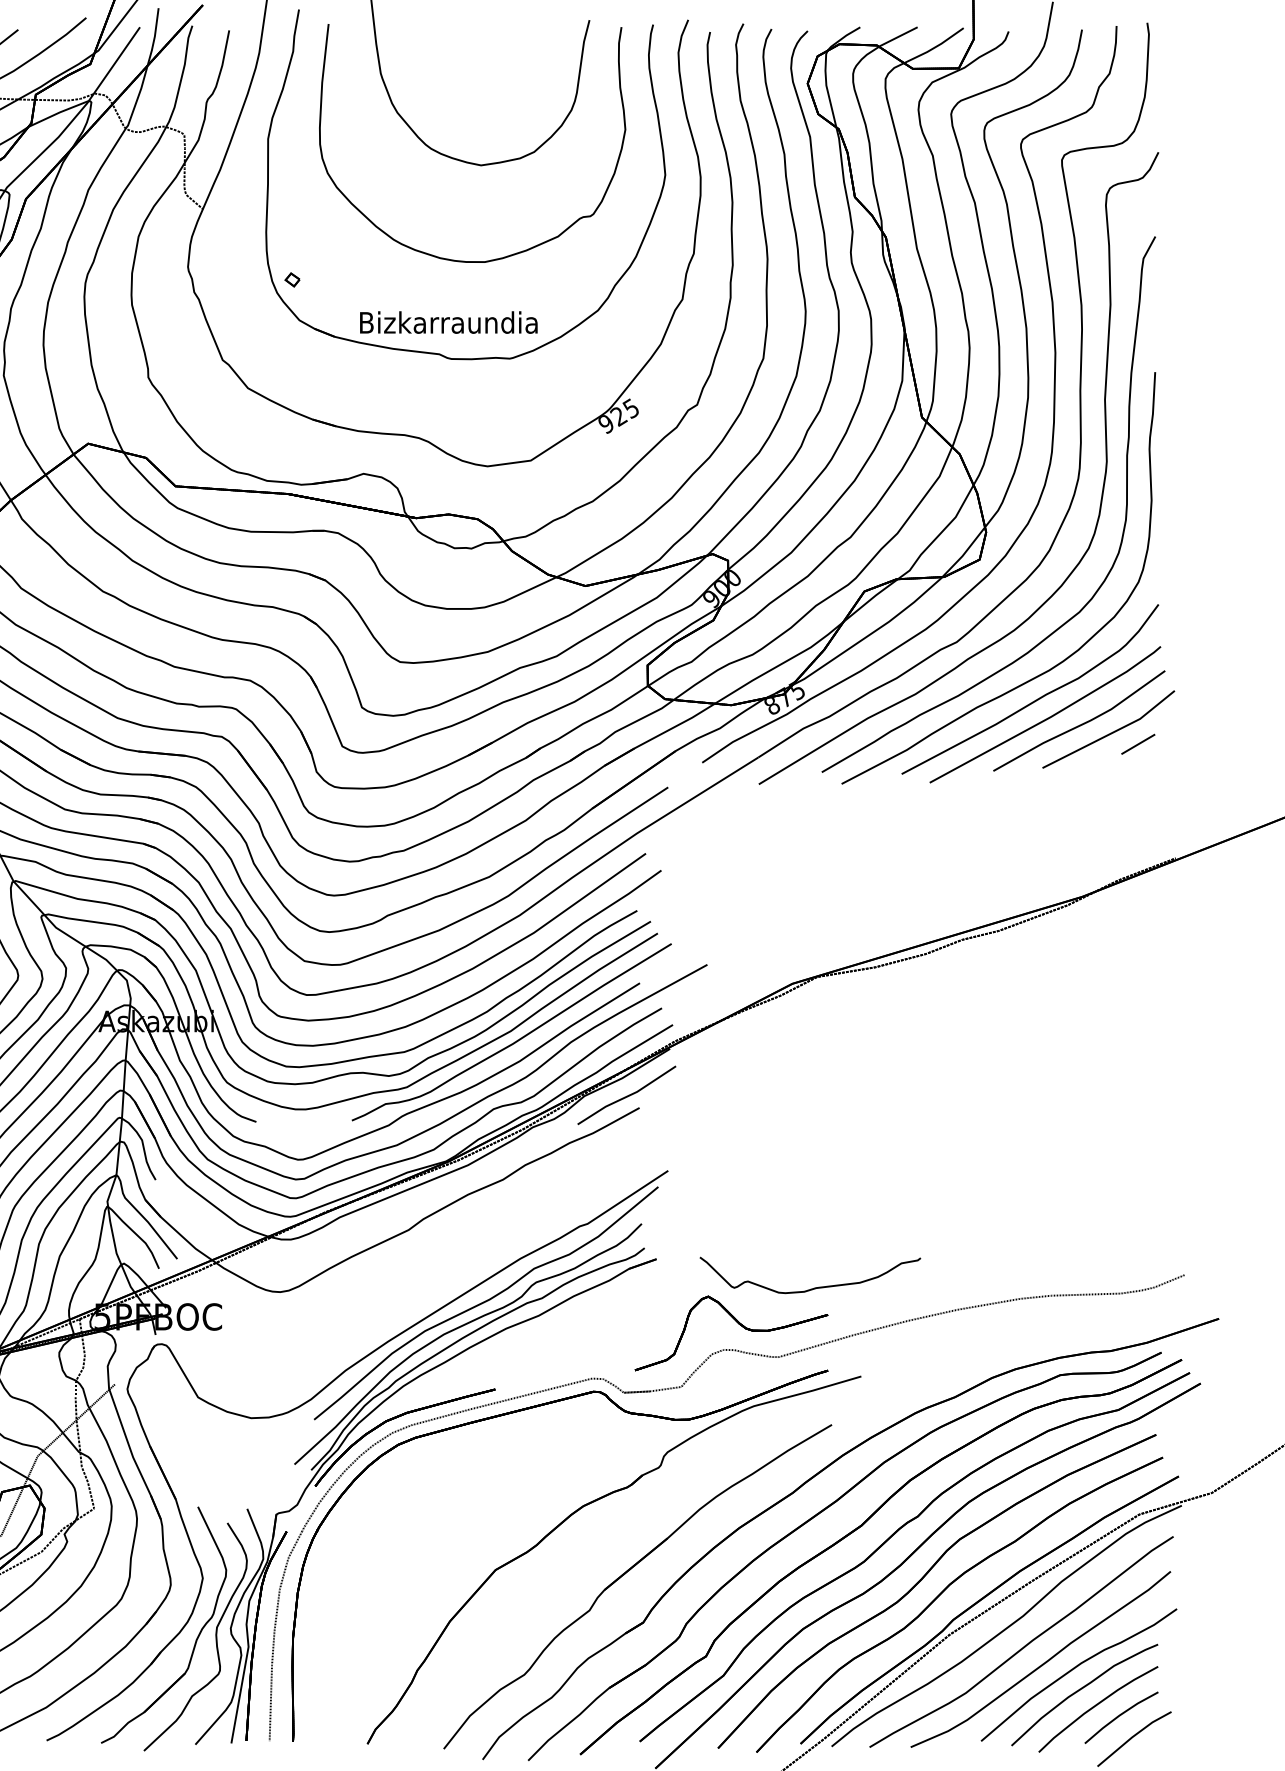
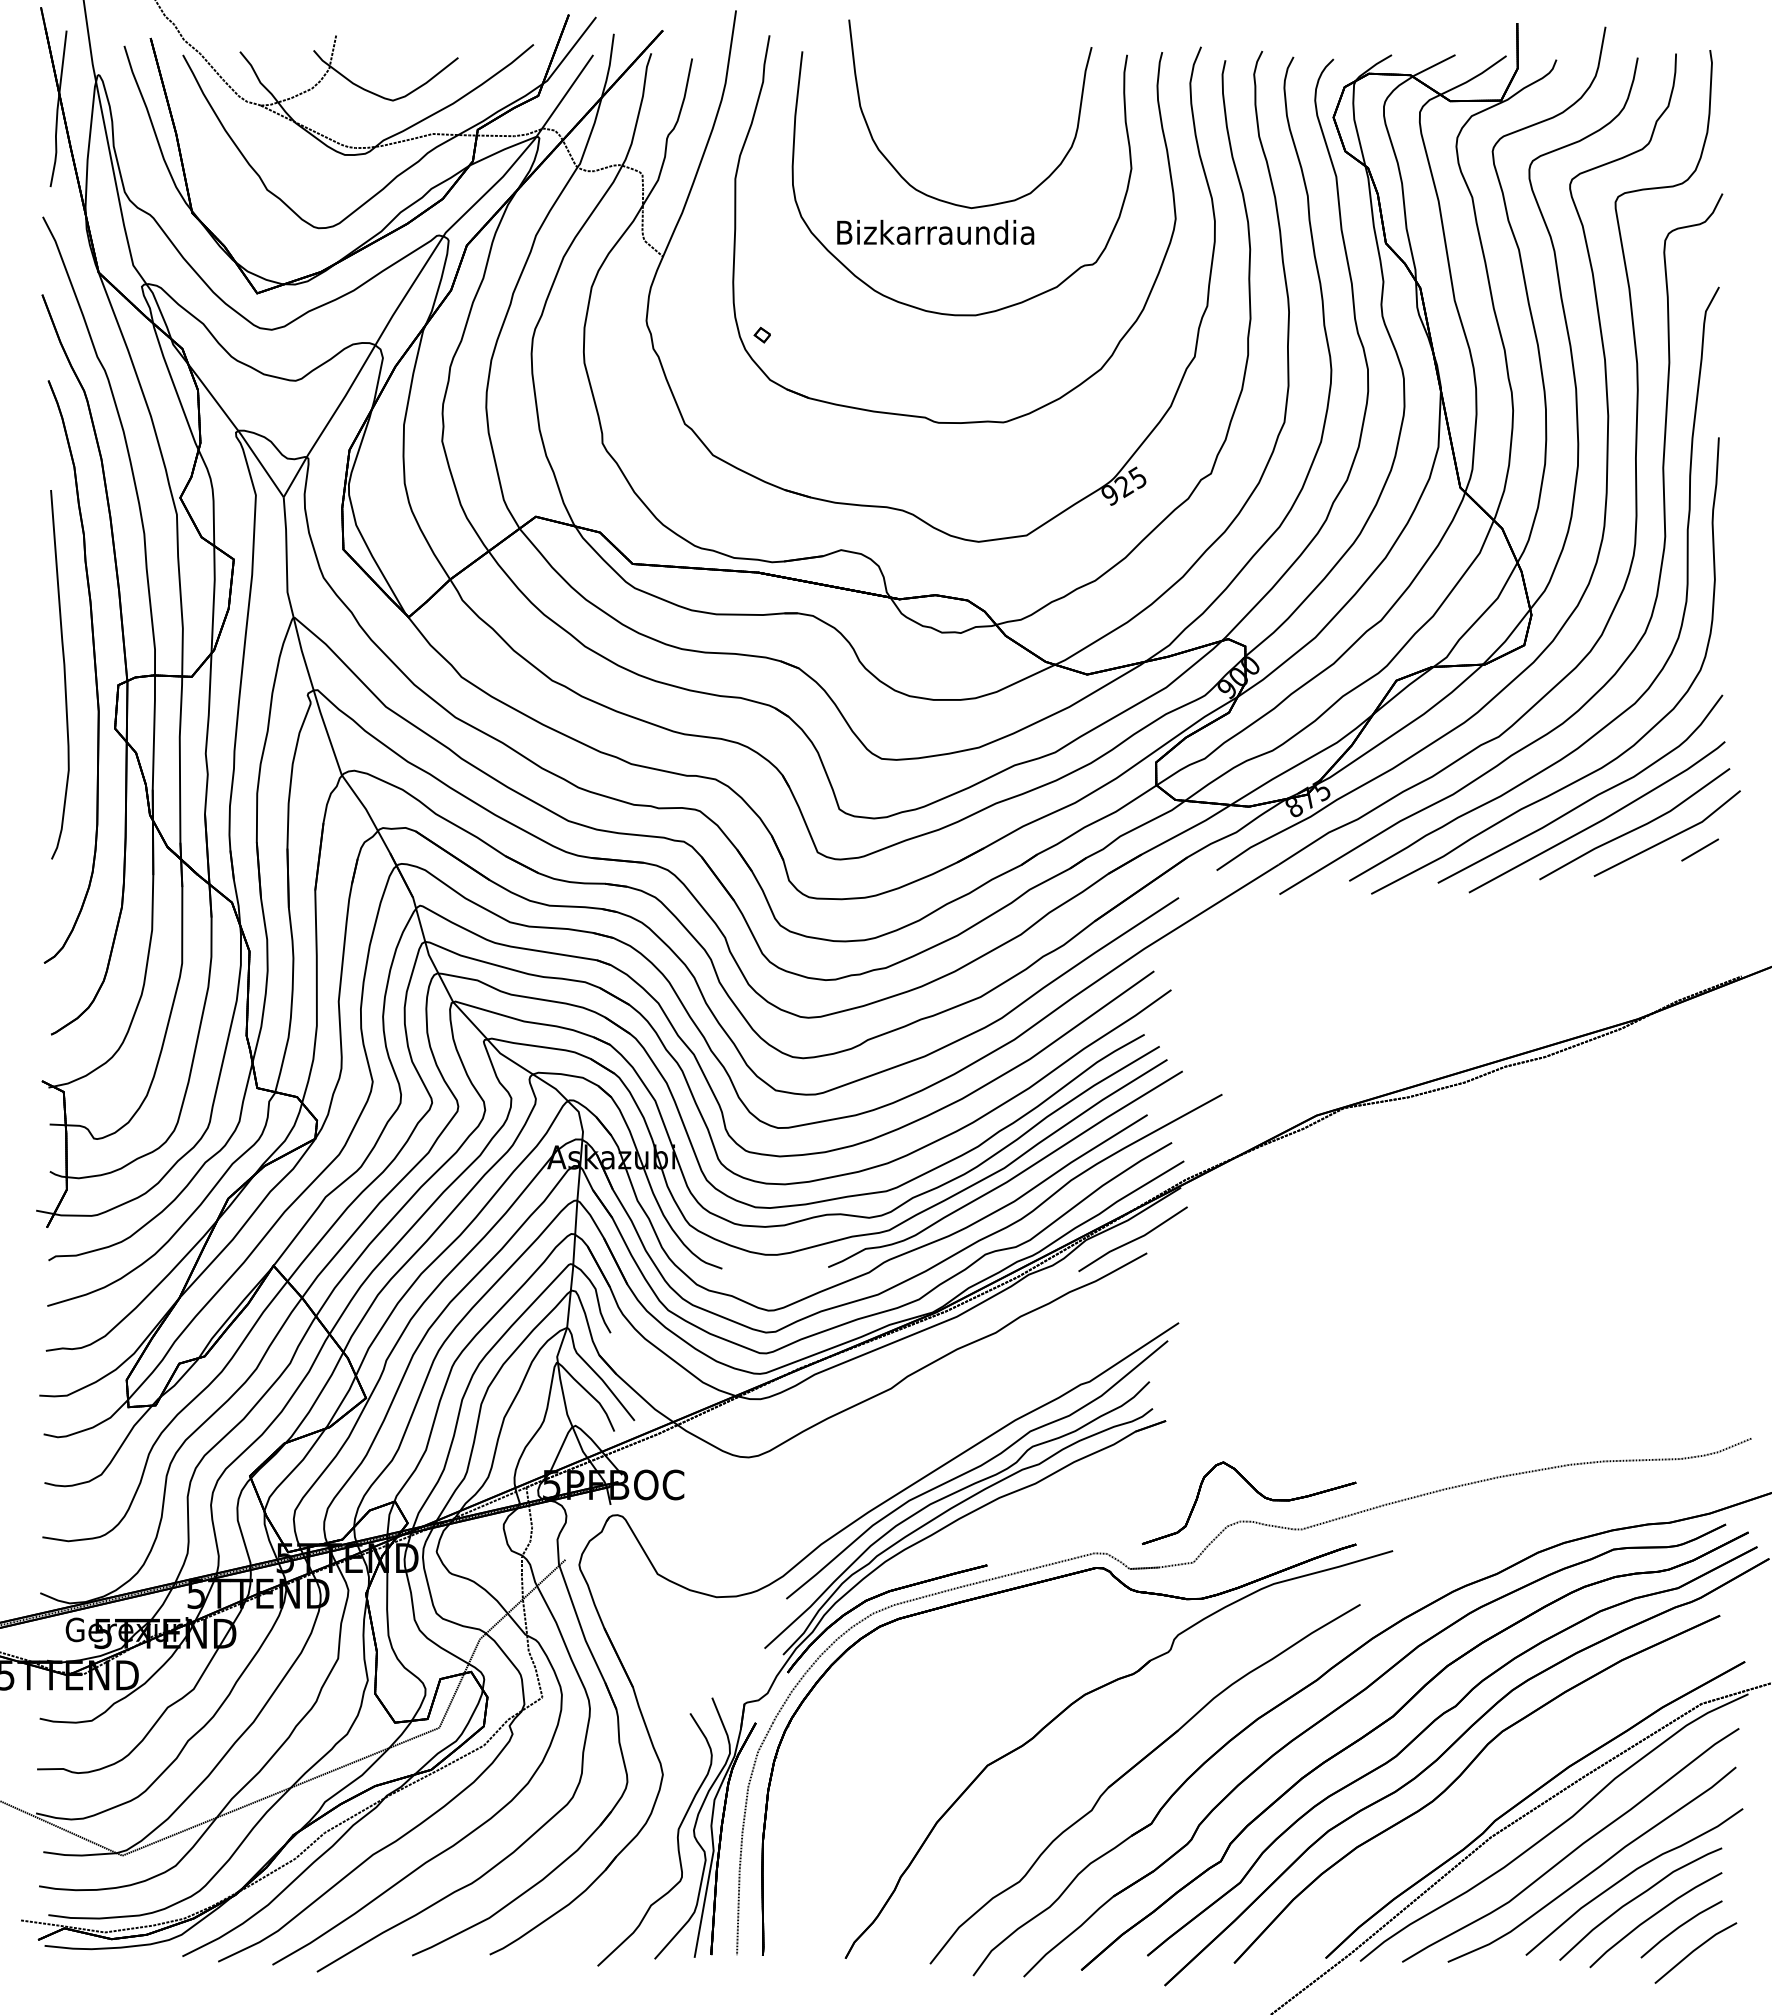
text: (448, 321) -> (935, 231), moved
curve: (813, 1287) -> (1340, 1452), removed
part: (942, 1593) -> (1483, 1791), removed
part: (195, 1641) -> (654, 1844), removed

